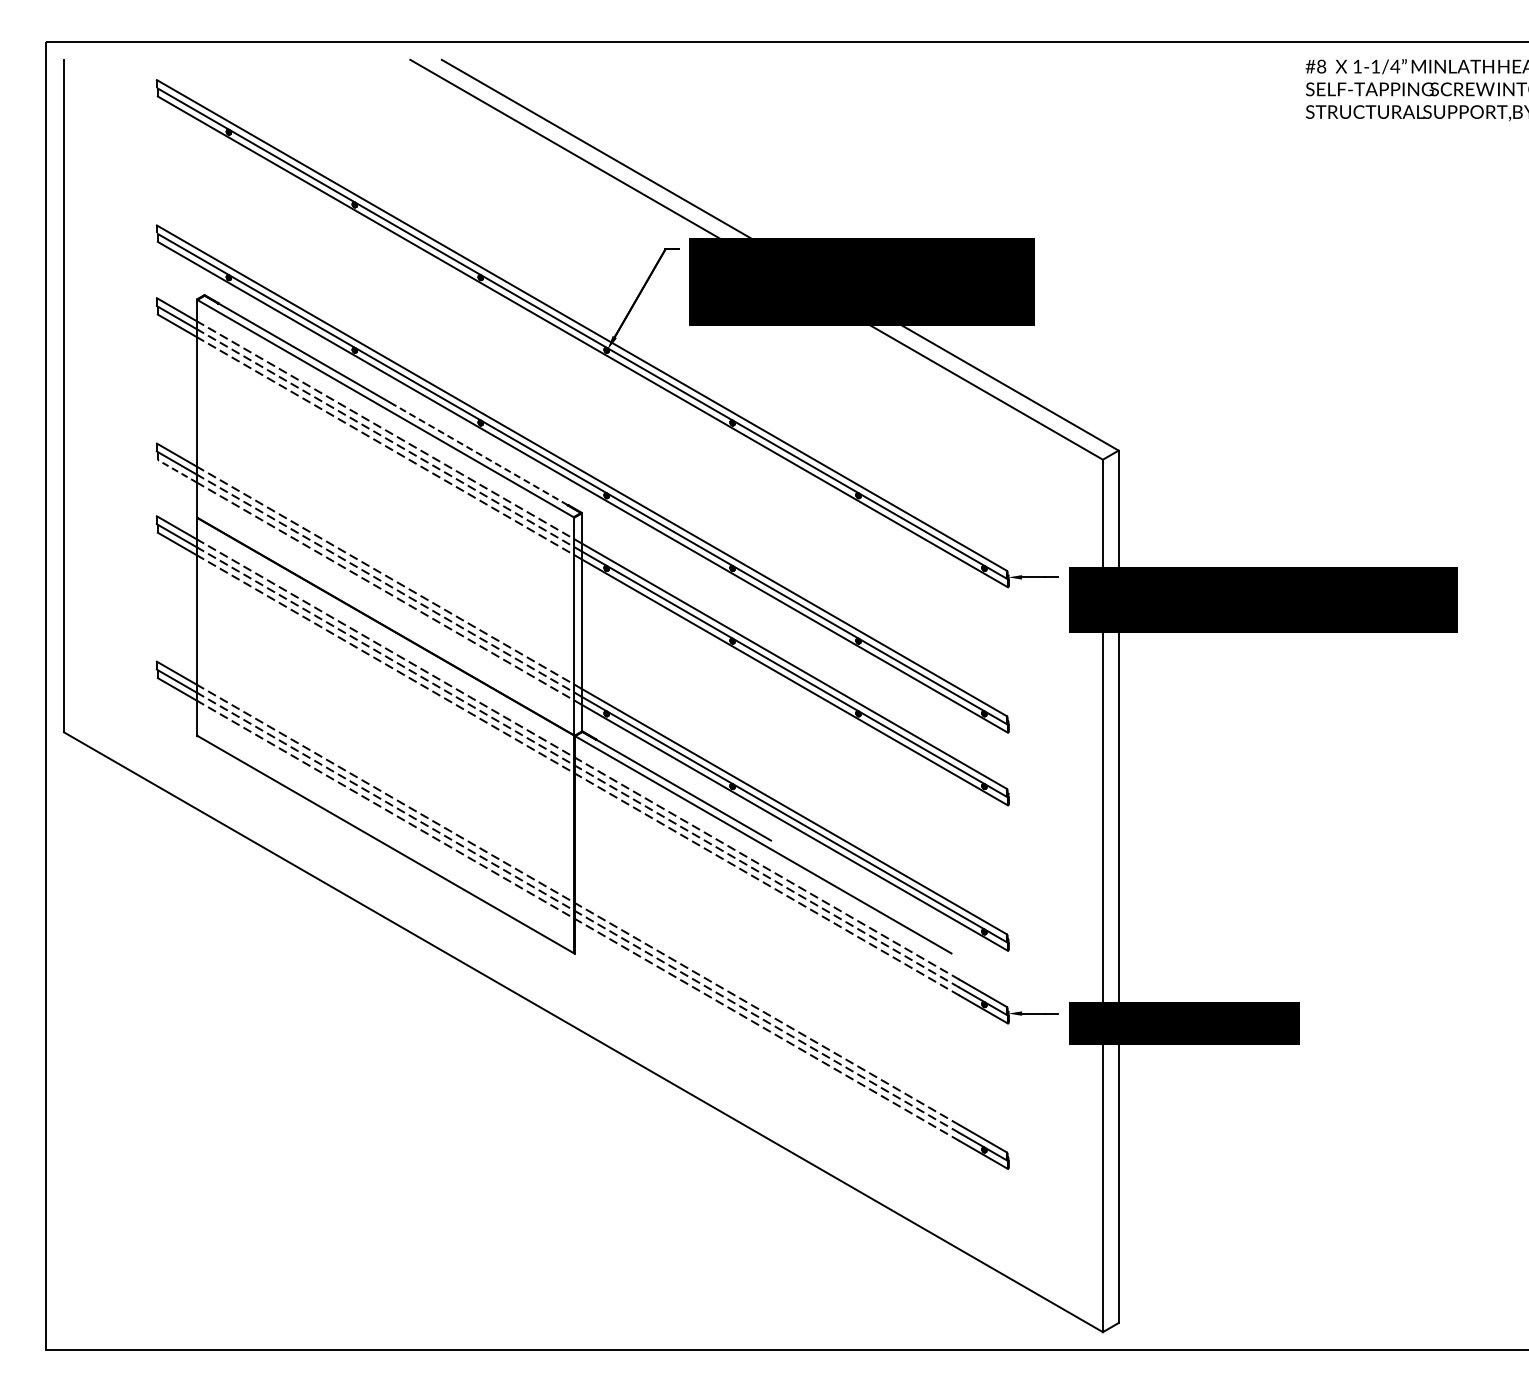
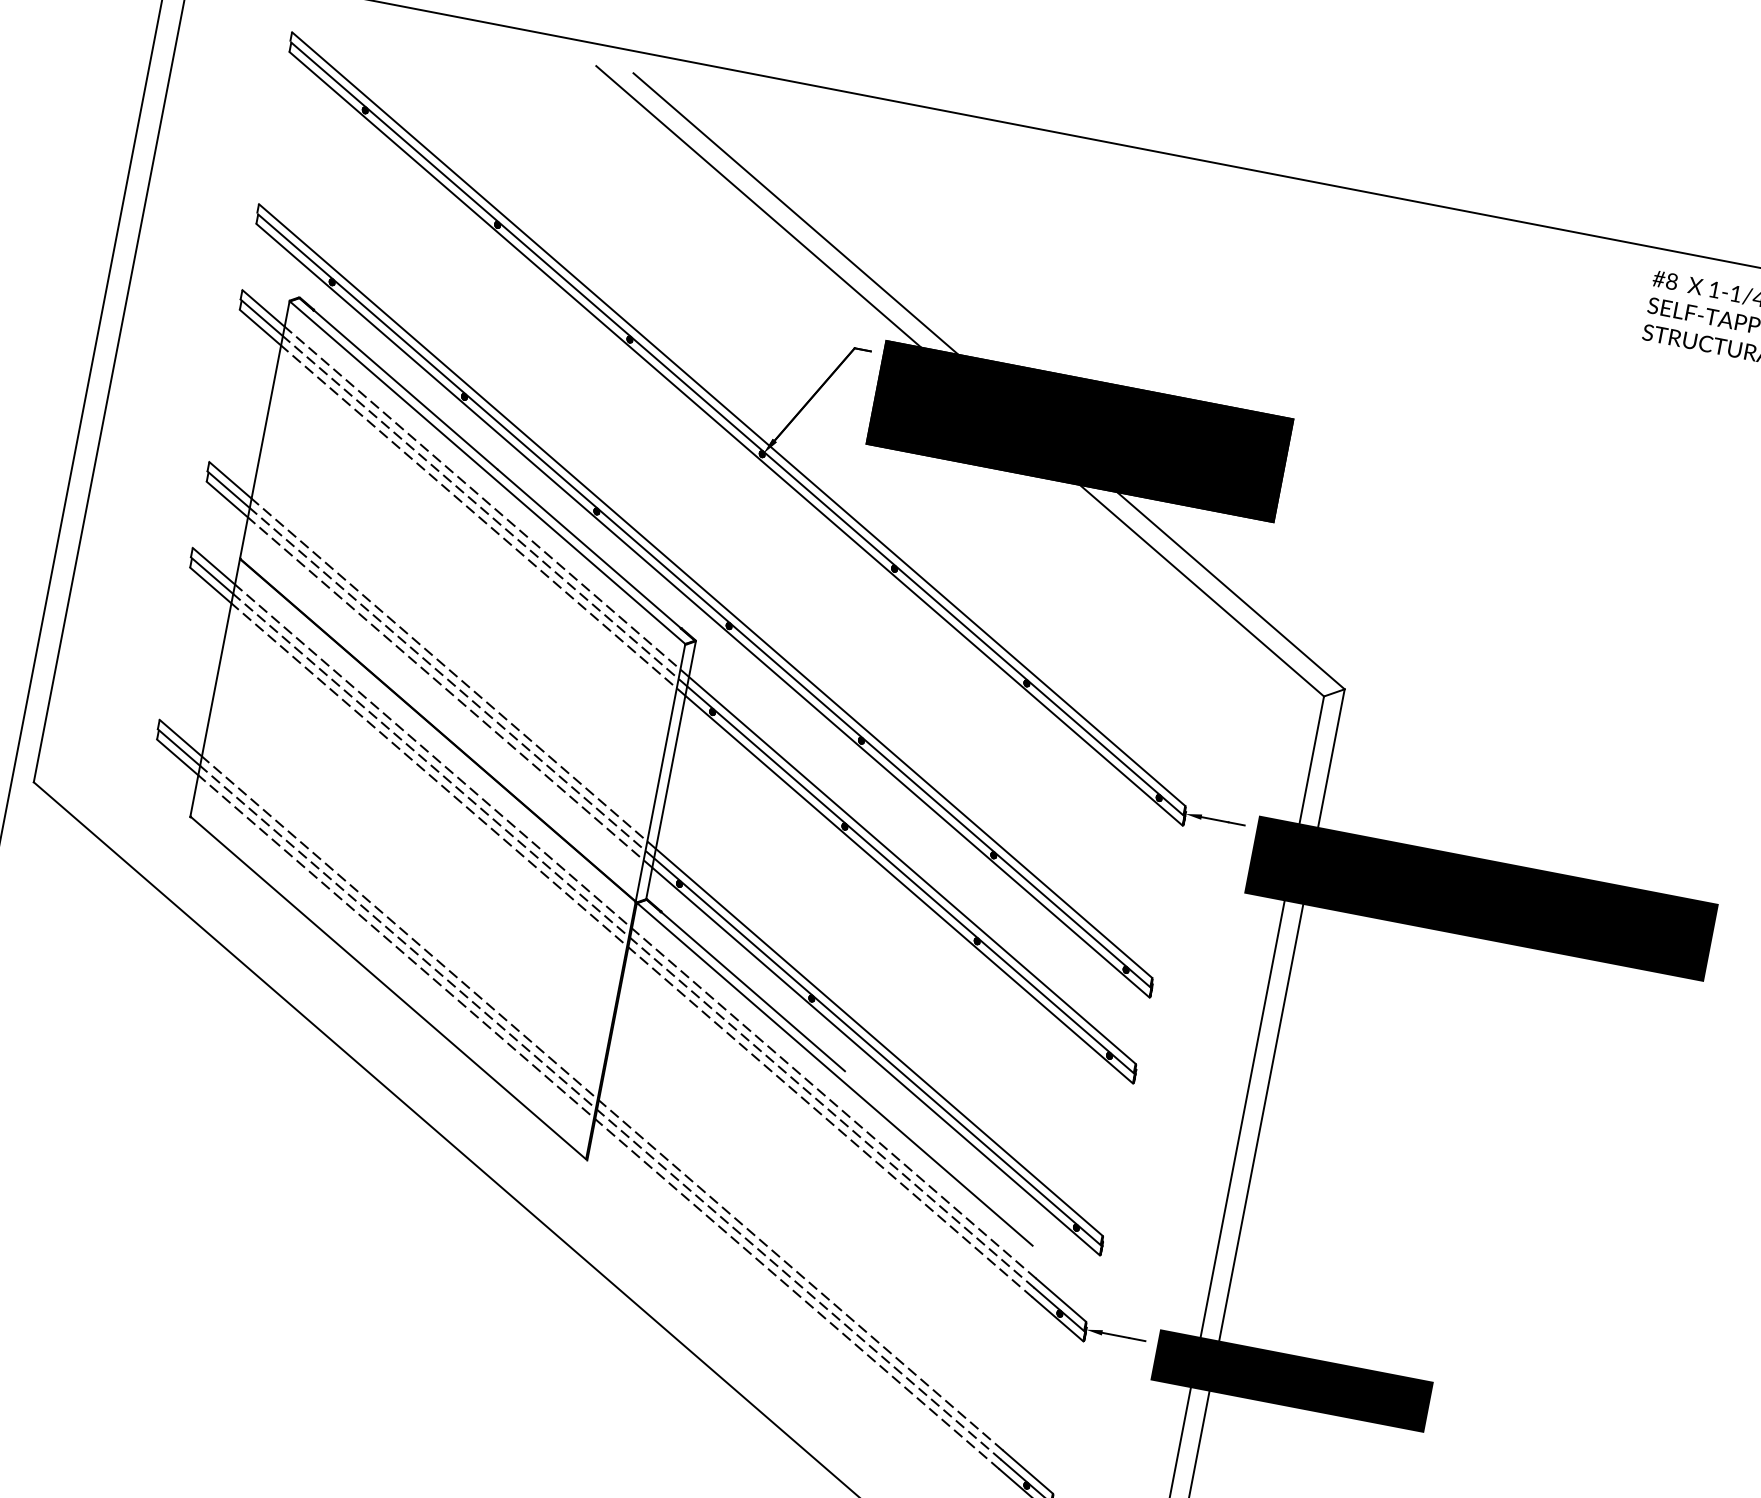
line: (480, 454) -> (589, 548), dashed -> solid
line: (177, 471) -> (227, 499), dashed -> solid

